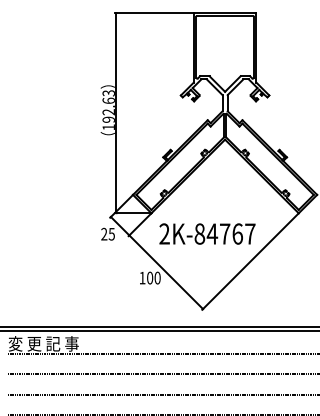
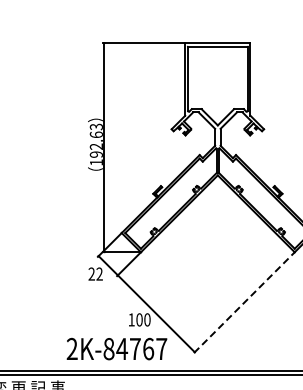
text: (111, 233) -> (99, 273), 25 -> 22
text: (207, 233) -> (117, 348), moved
line: (250, 261) -> (244, 302), solid -> dashed

